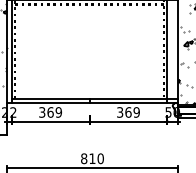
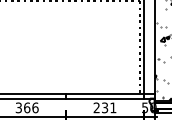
text: (58, 112) -> (35, 107), 369 -> 366
text: (128, 112) -> (105, 107), 369 -> 231

